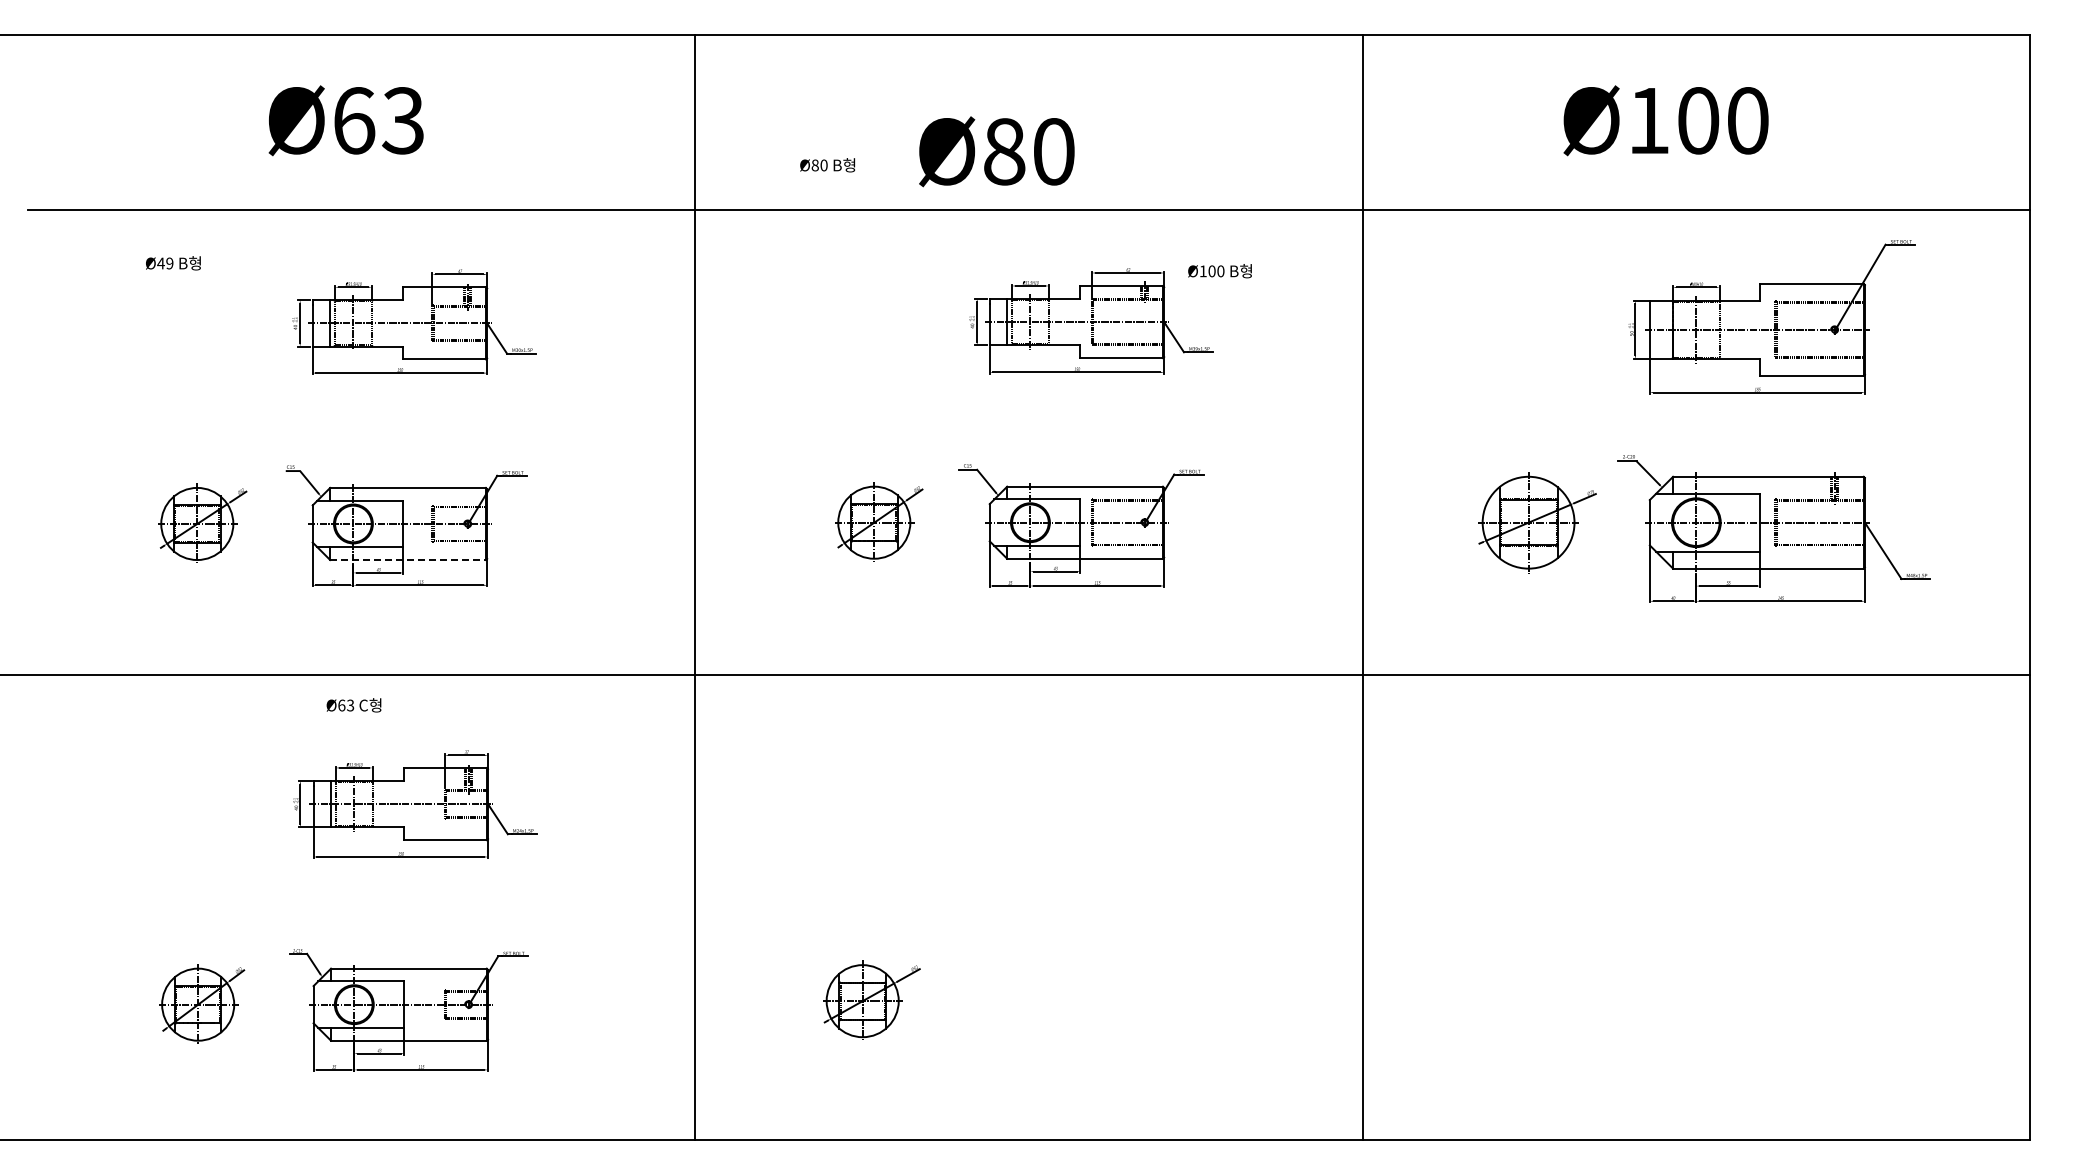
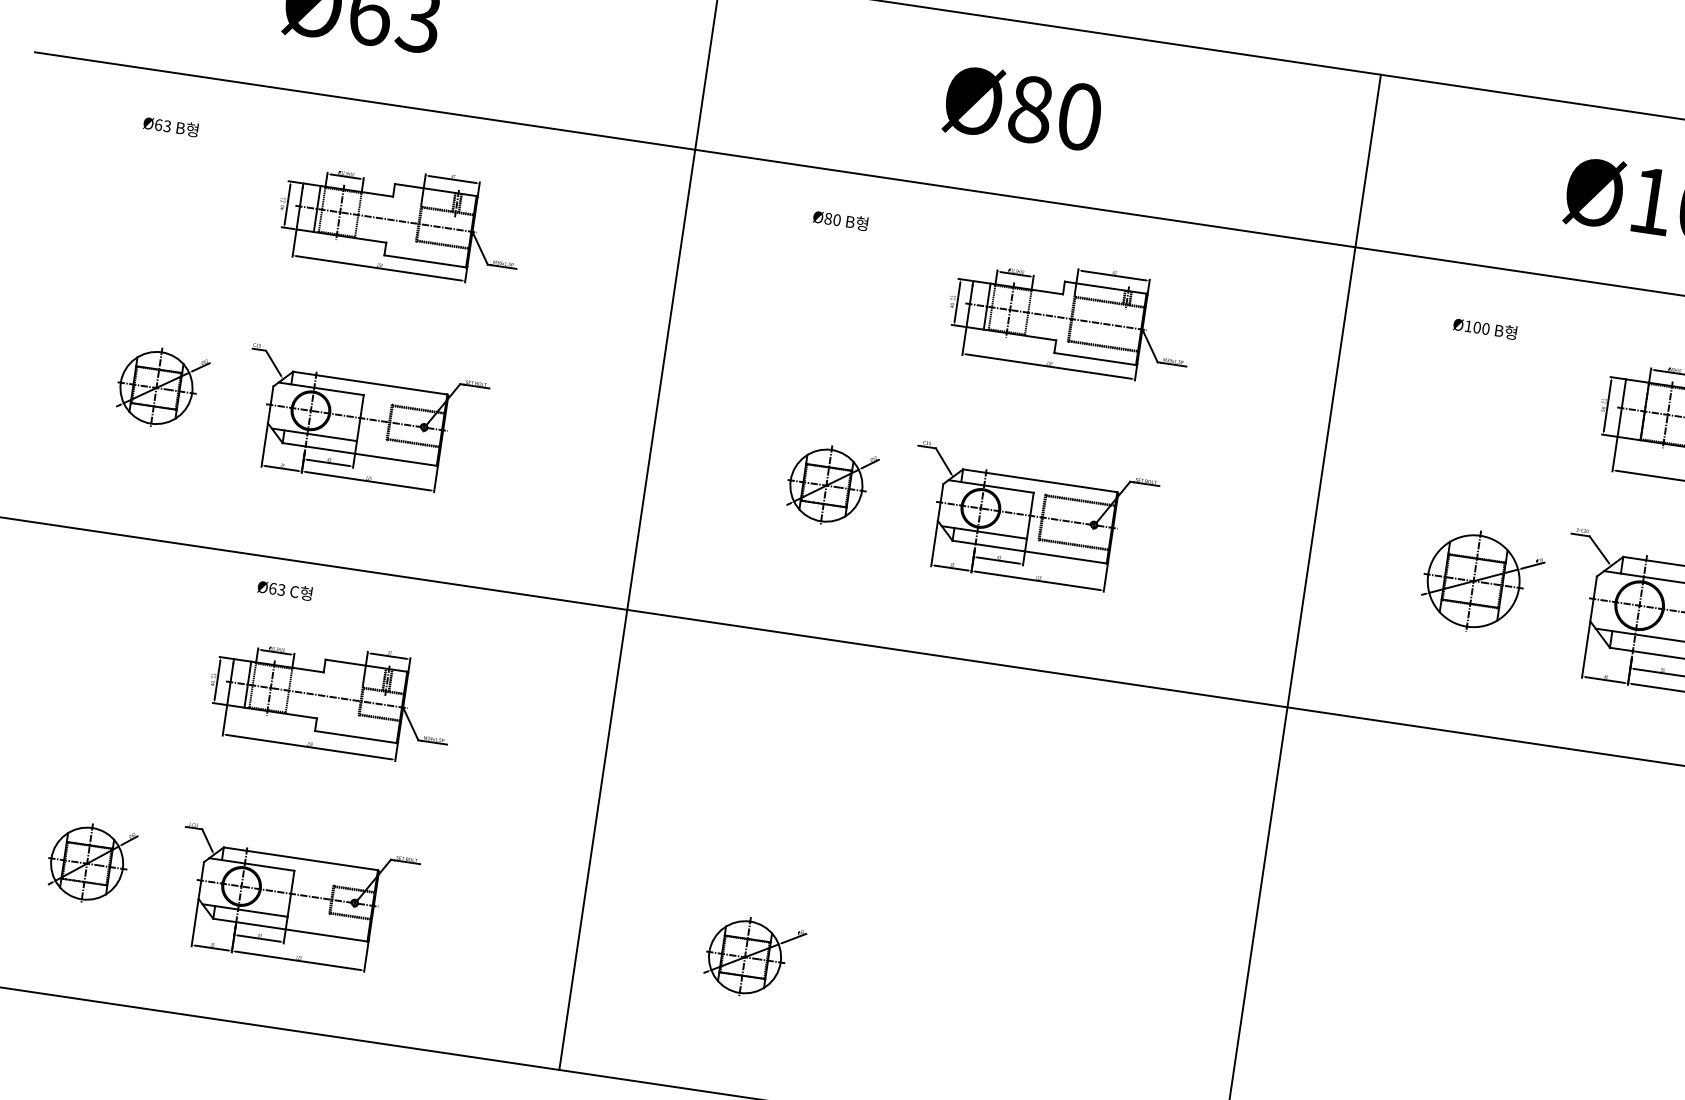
text: (996, 151) -> (1022, 108), moved
text: (827, 165) -> (840, 220), moved
text: (165, 263) -> (163, 125), Ø49 -> Ø63
text: (1219, 271) -> (1484, 328), moved
line: (408, 560) -> (360, 454), dashed -> solid

